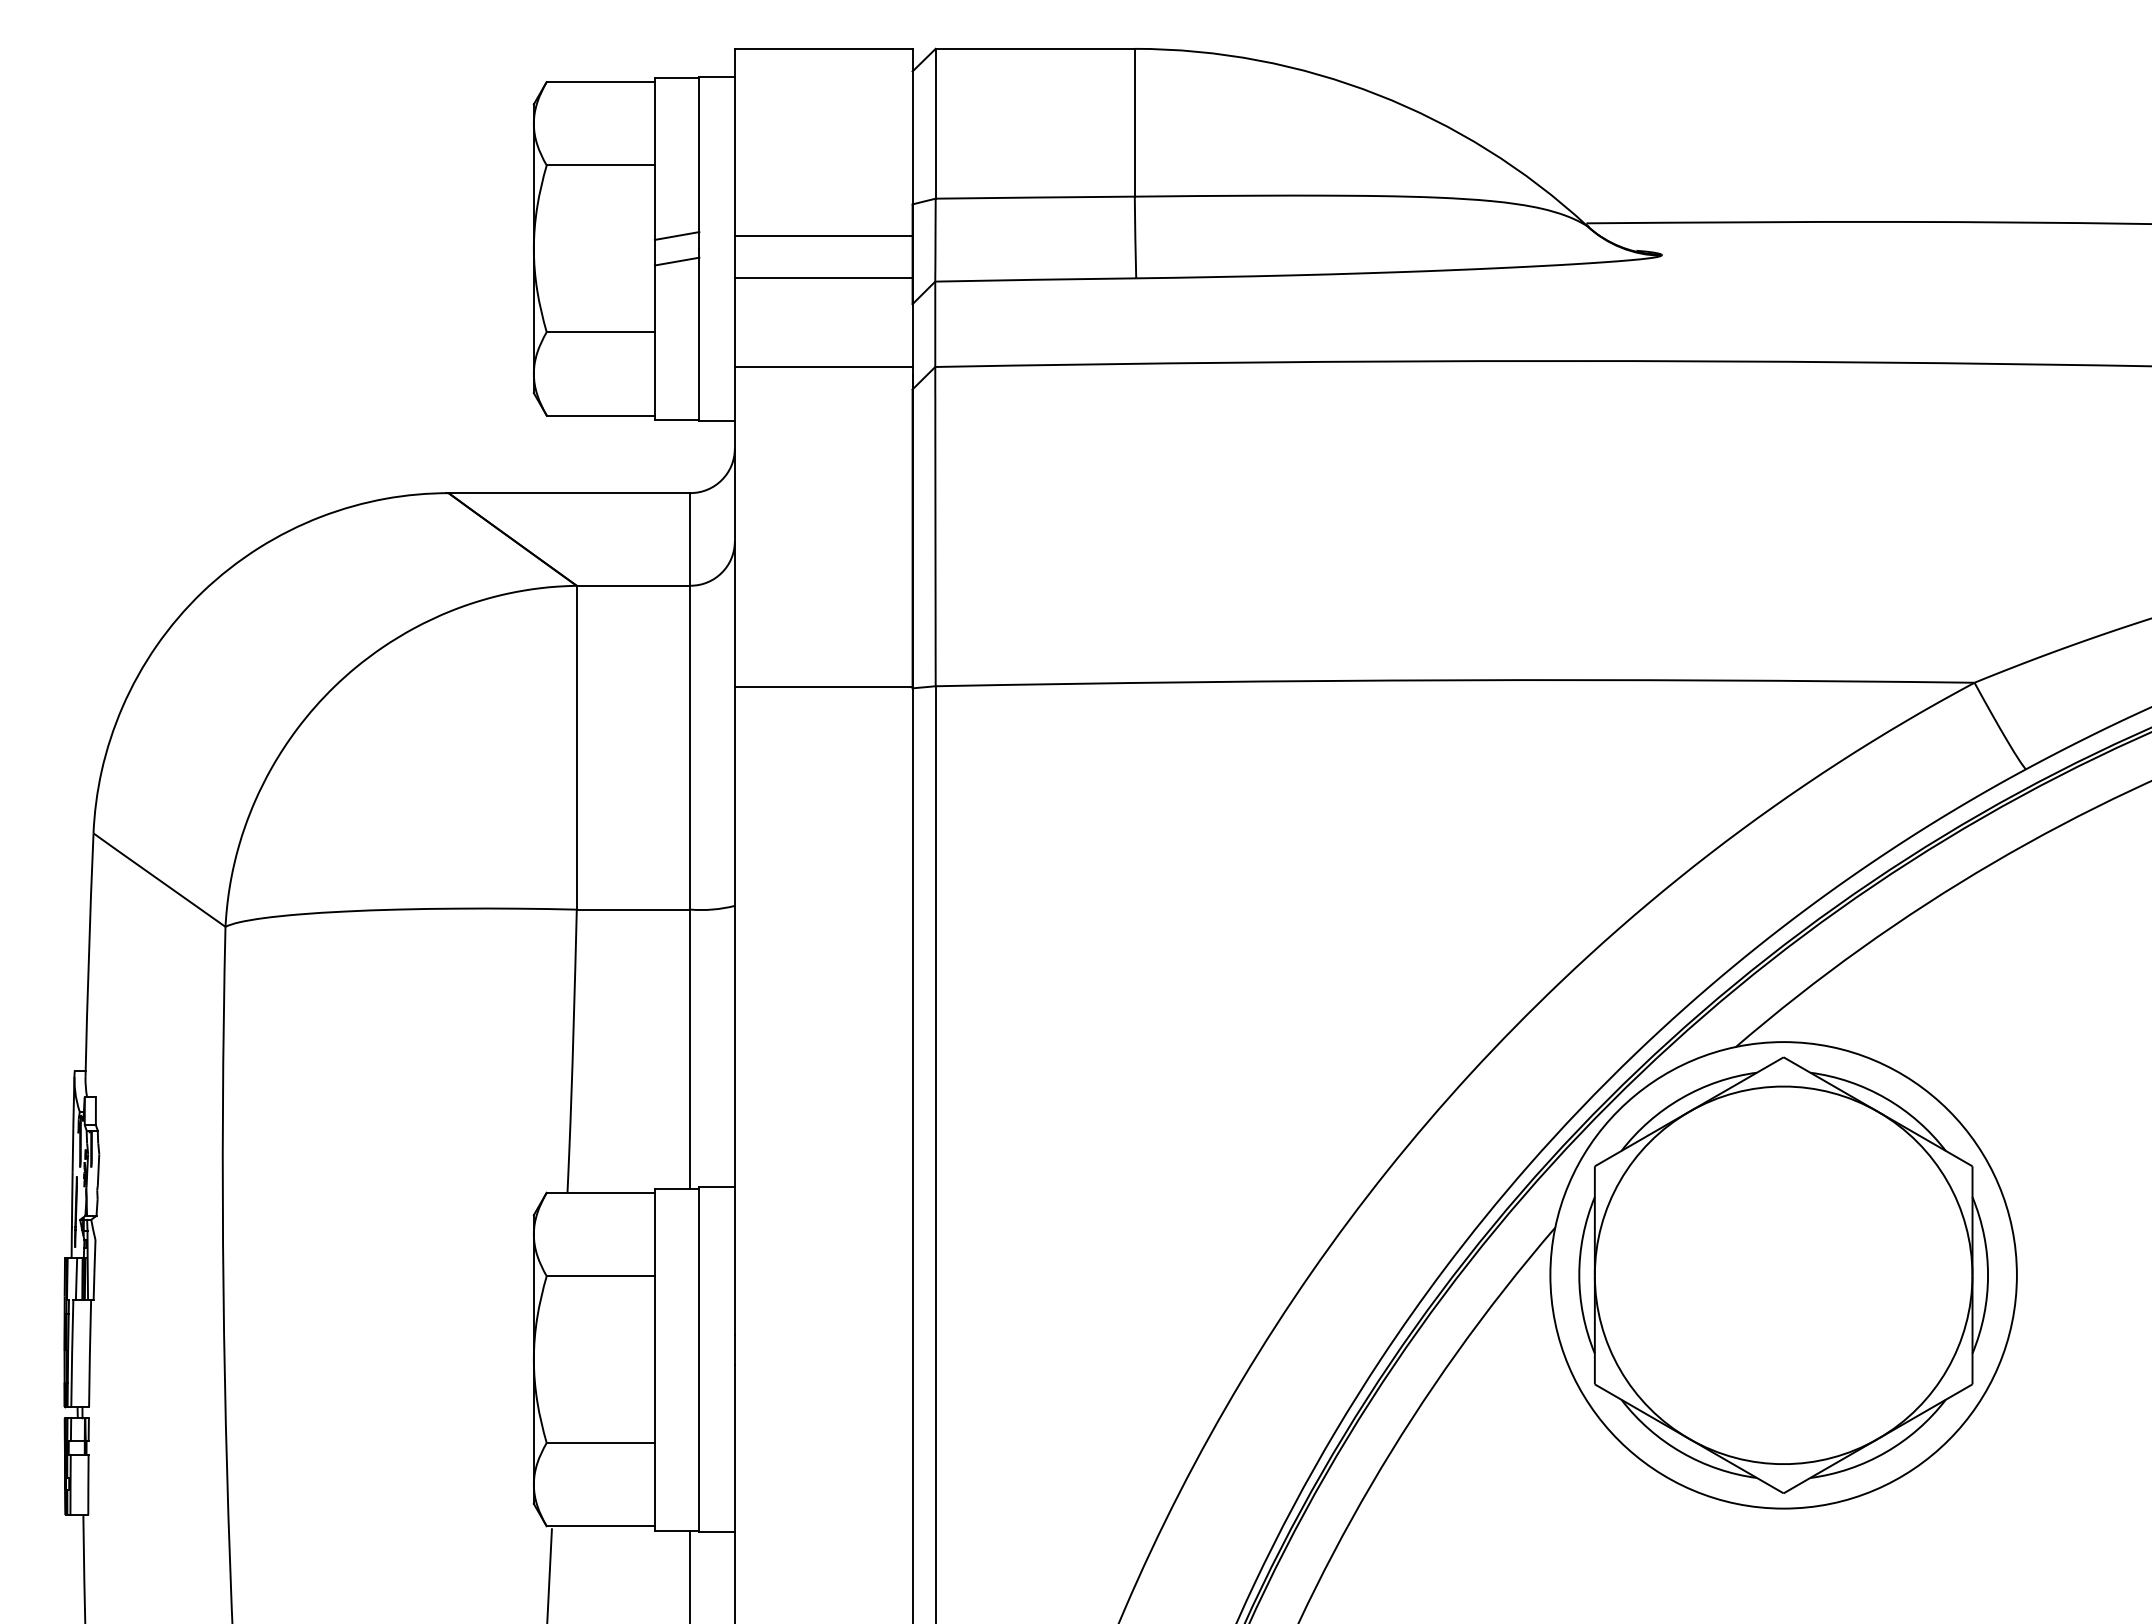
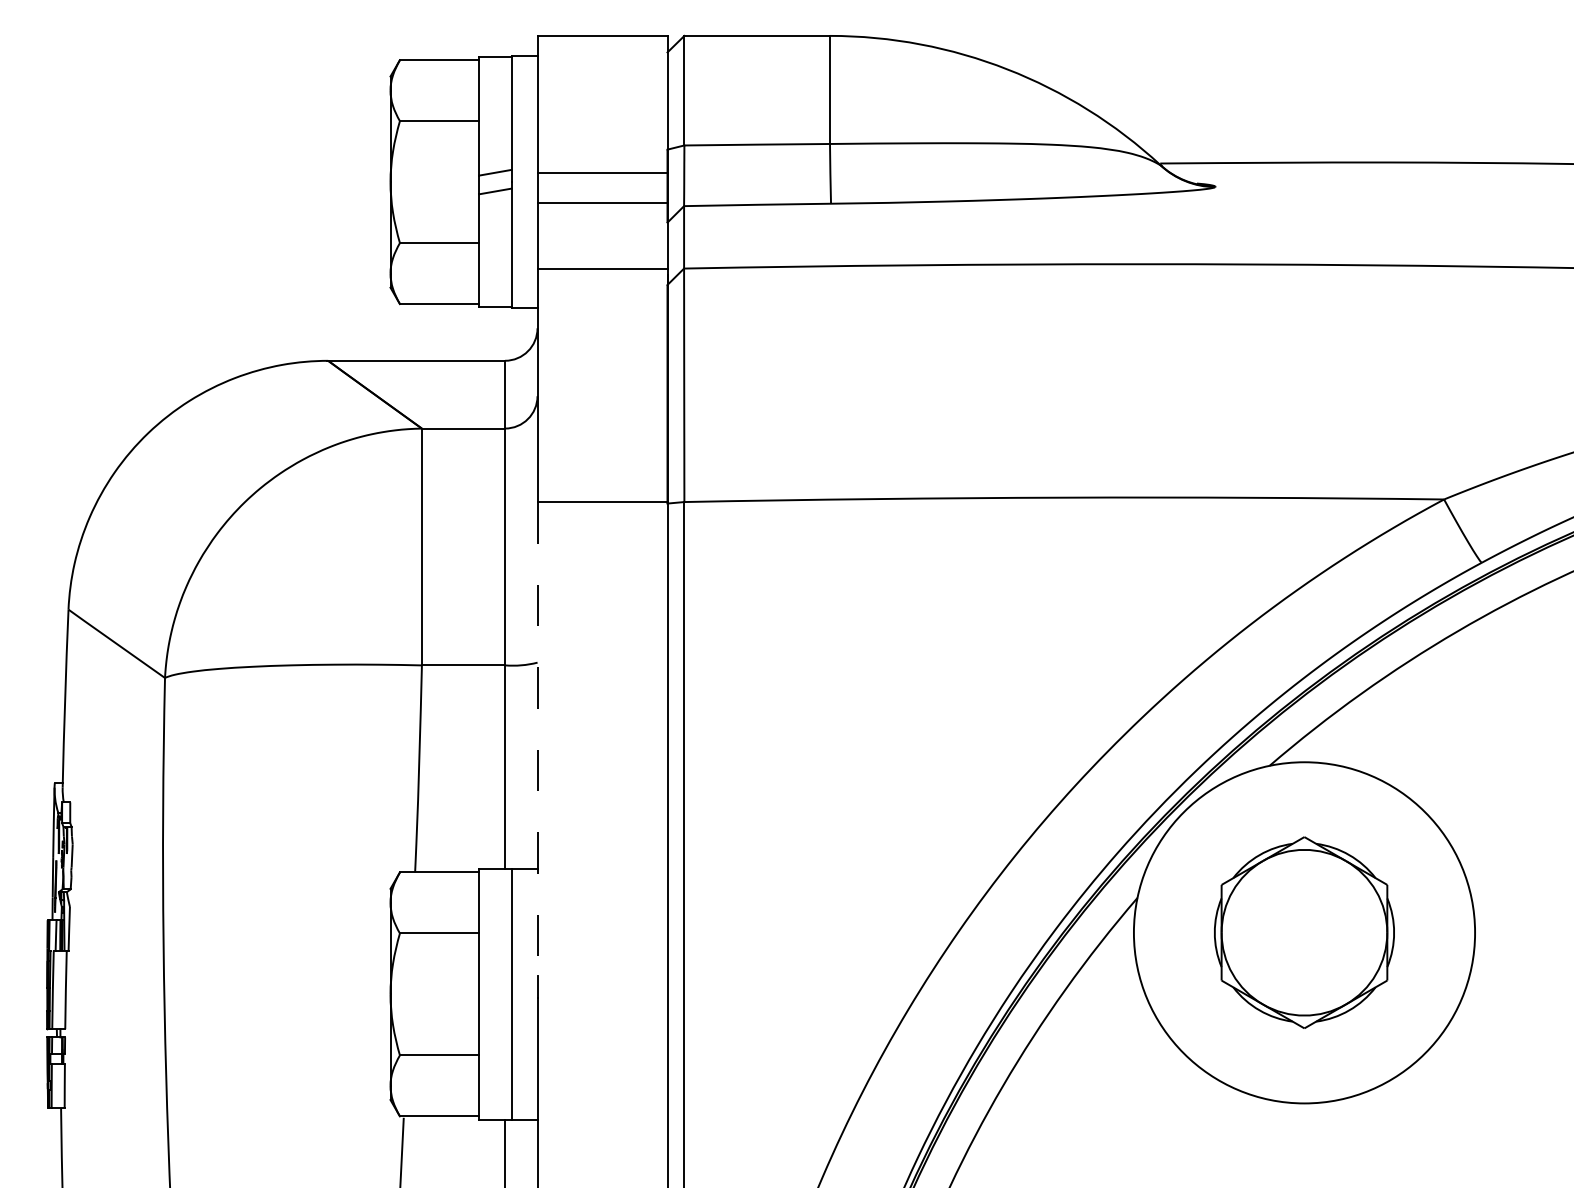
line: (734, 1011) -> (537, 739), solid -> dashed
part: (1783, 1274) -> (1304, 932), size x0.6

